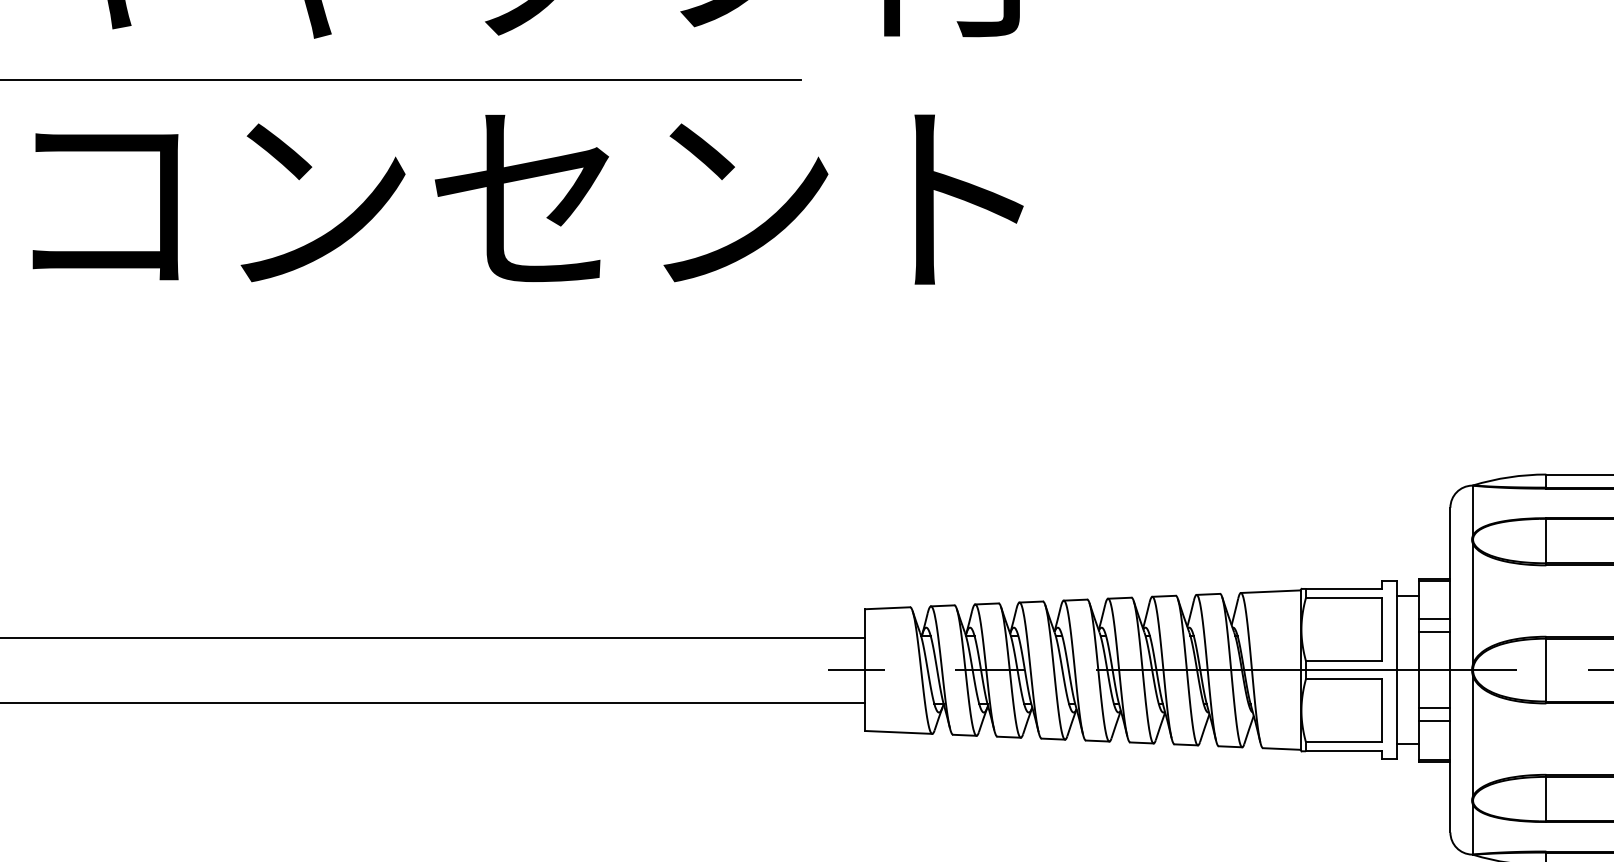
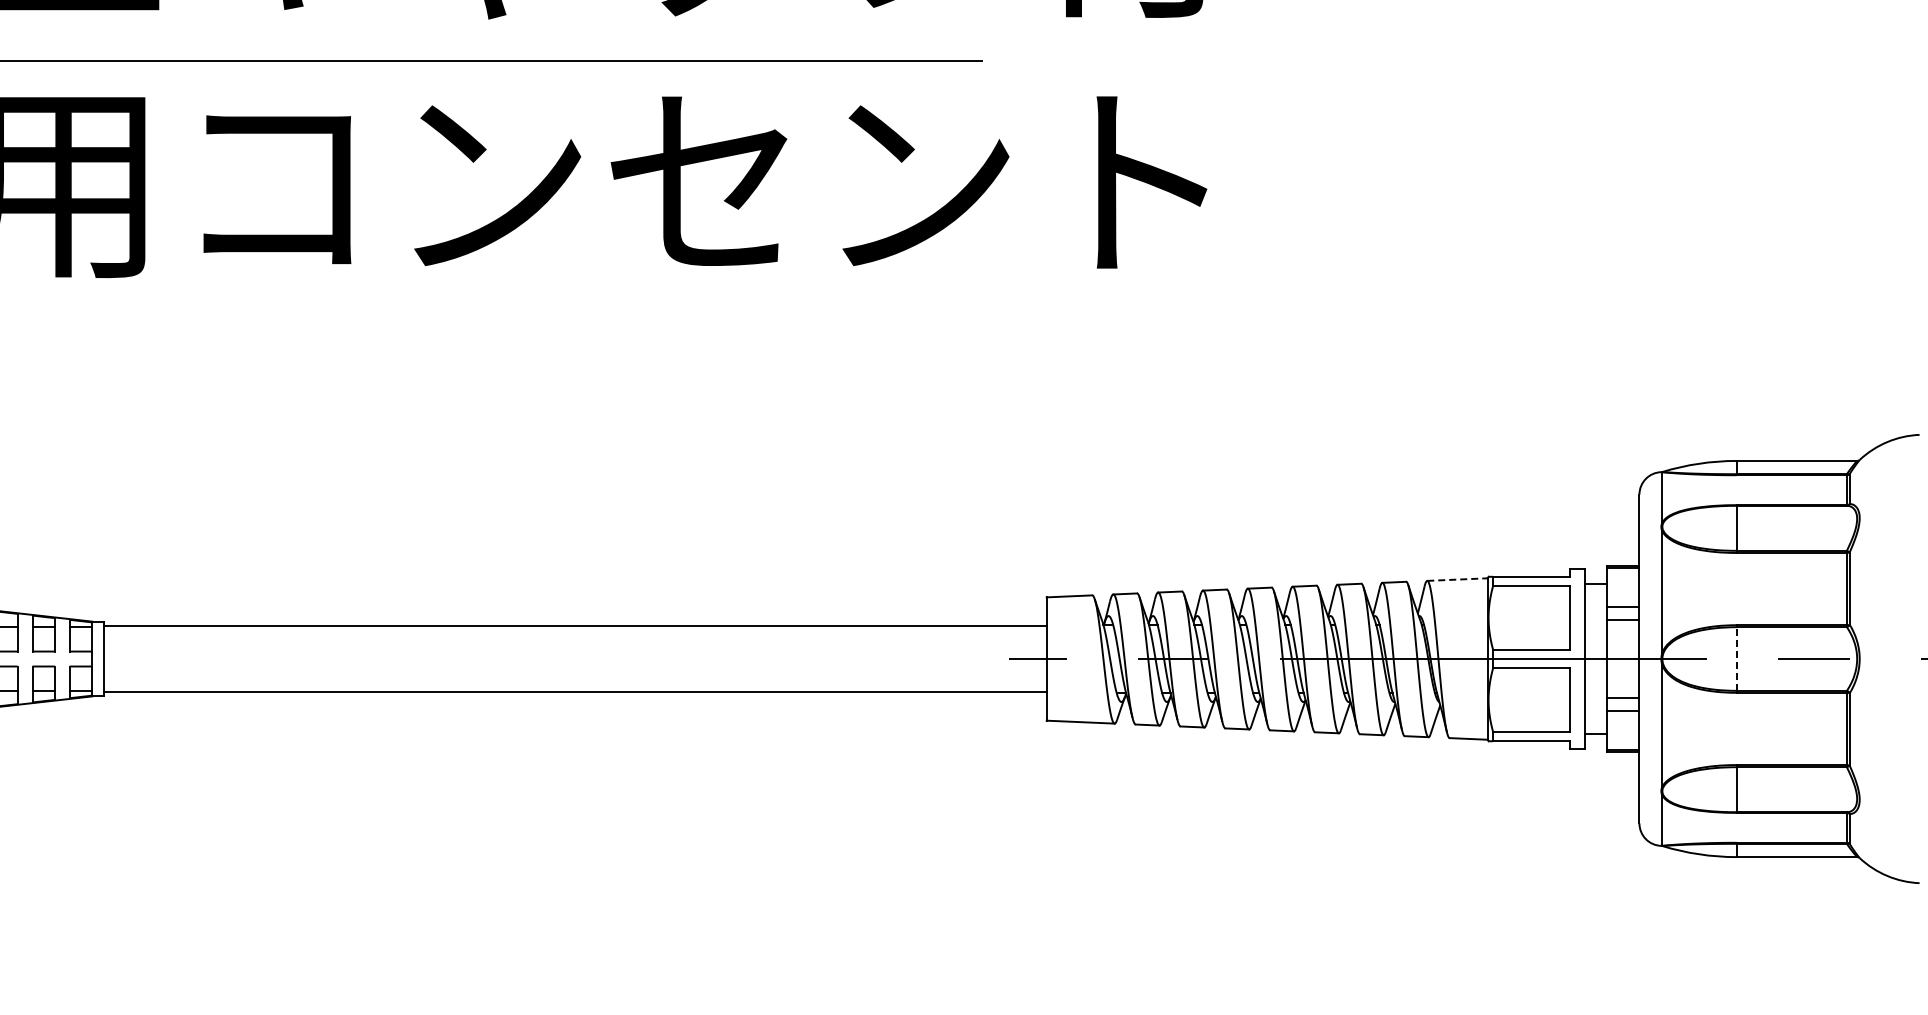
line: (1270, 591) -> (1457, 579), solid -> dashed
line: (1546, 670) -> (1736, 659), solid -> dashed

